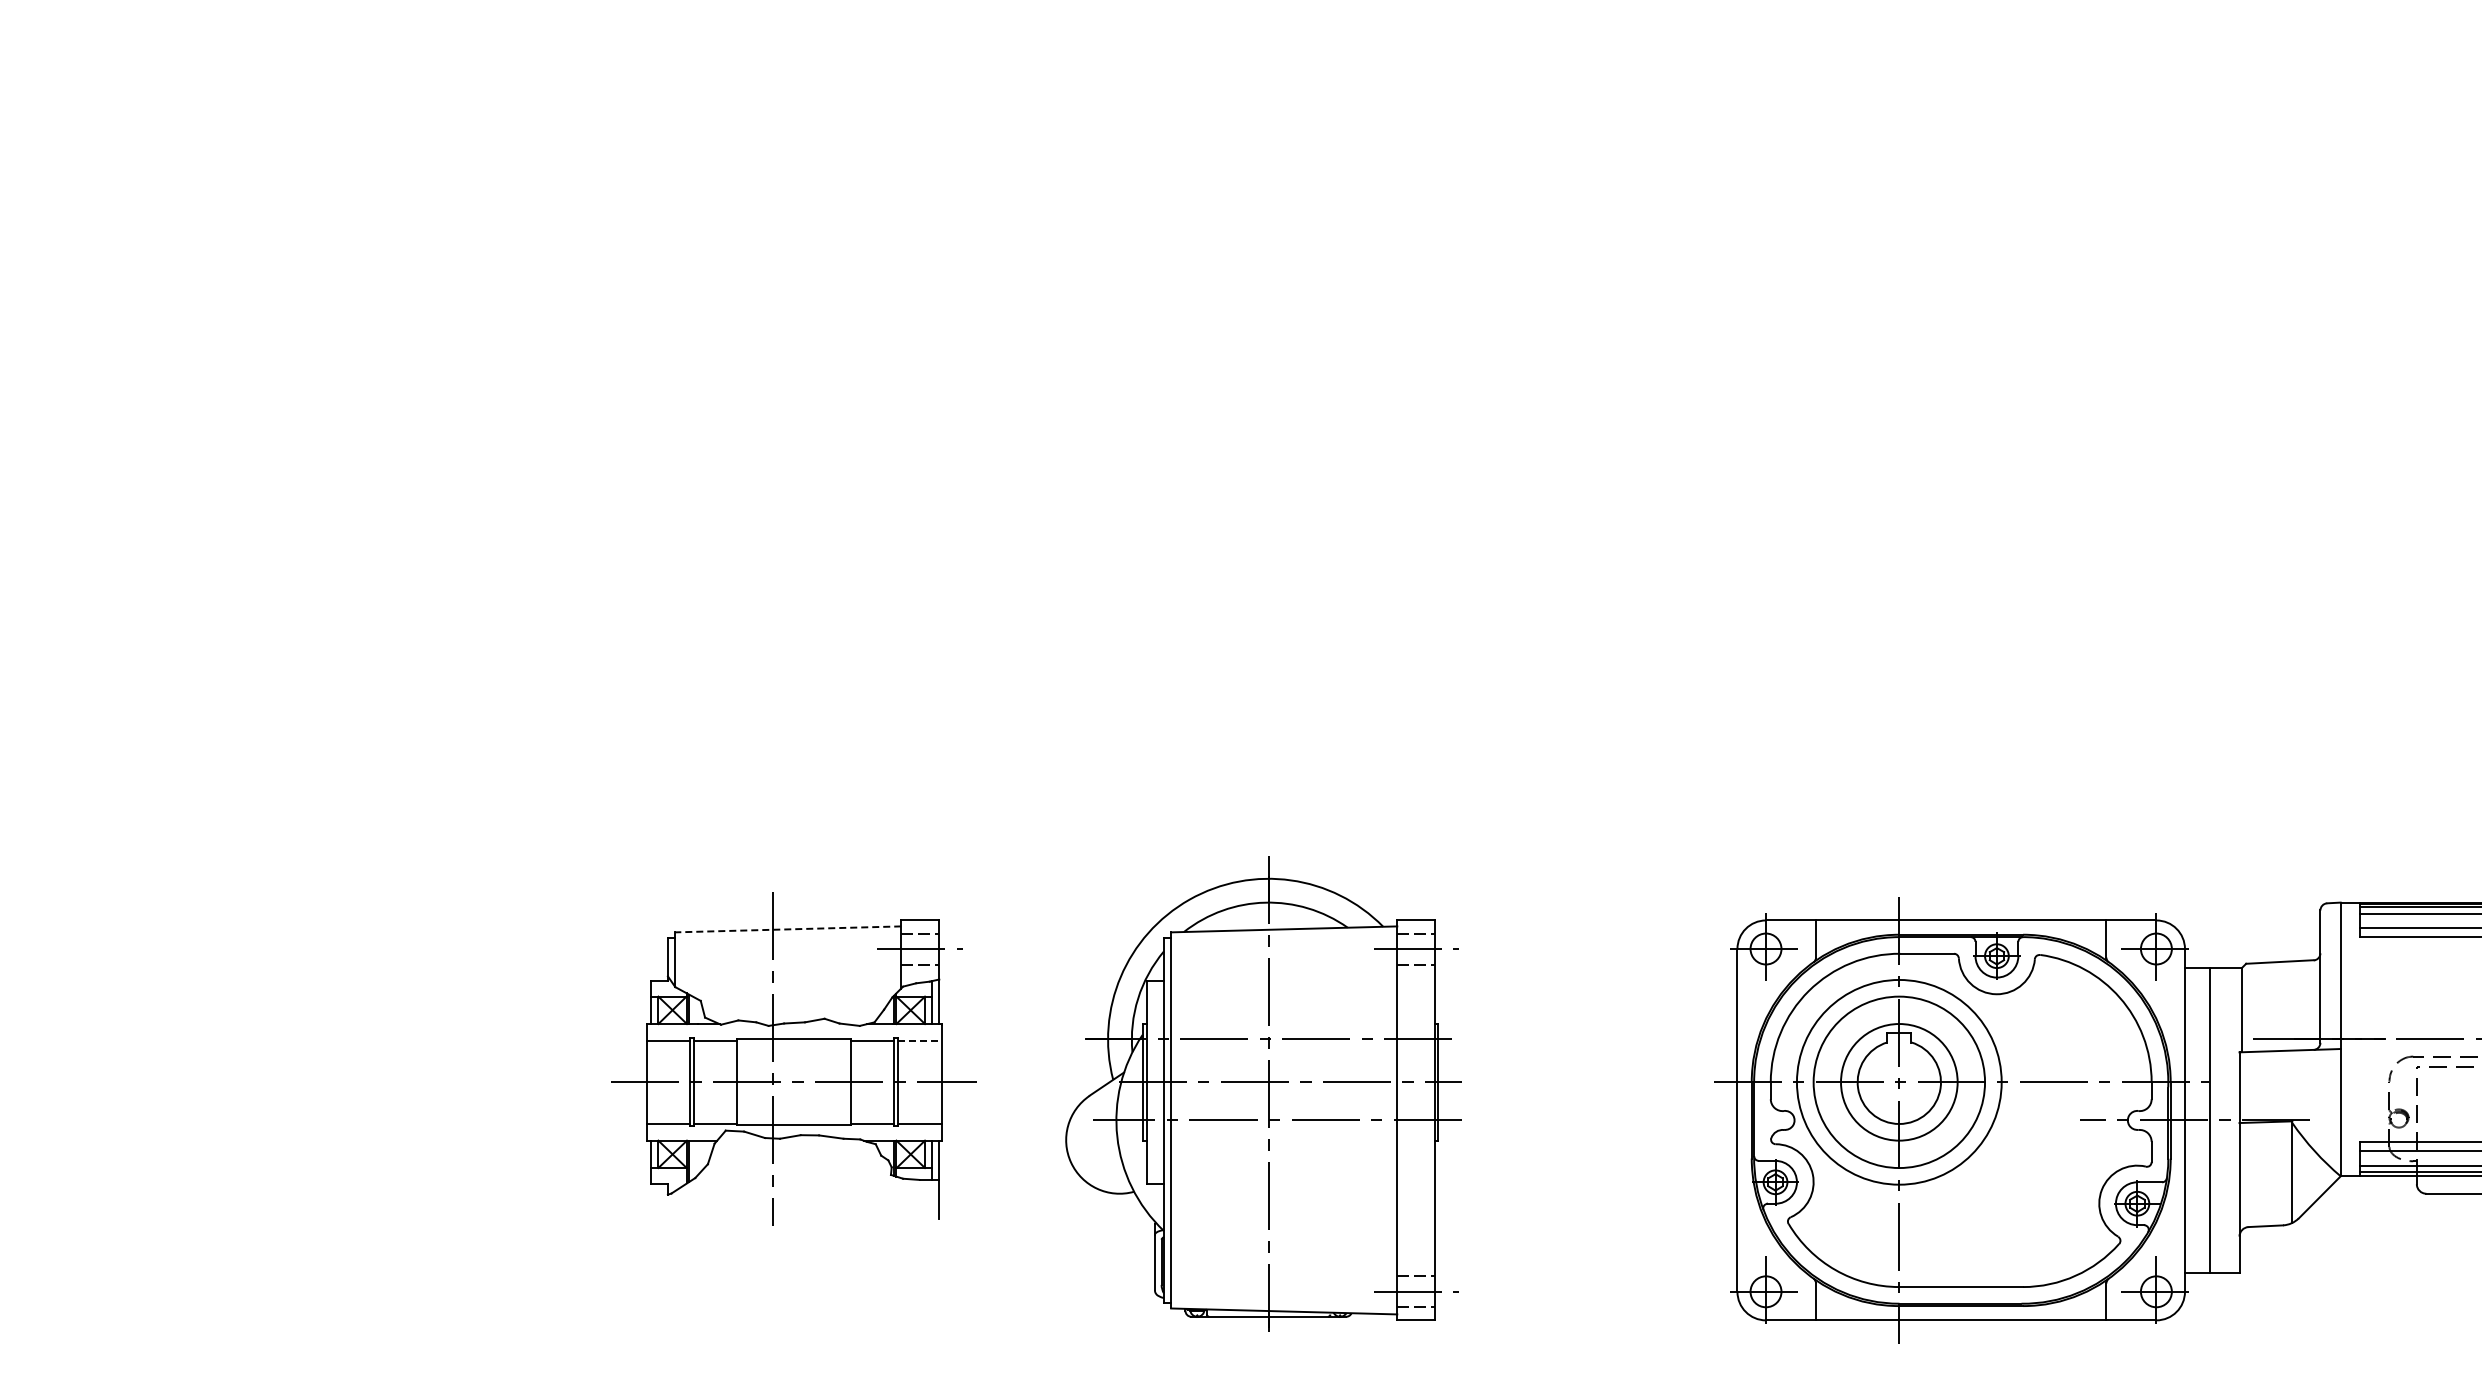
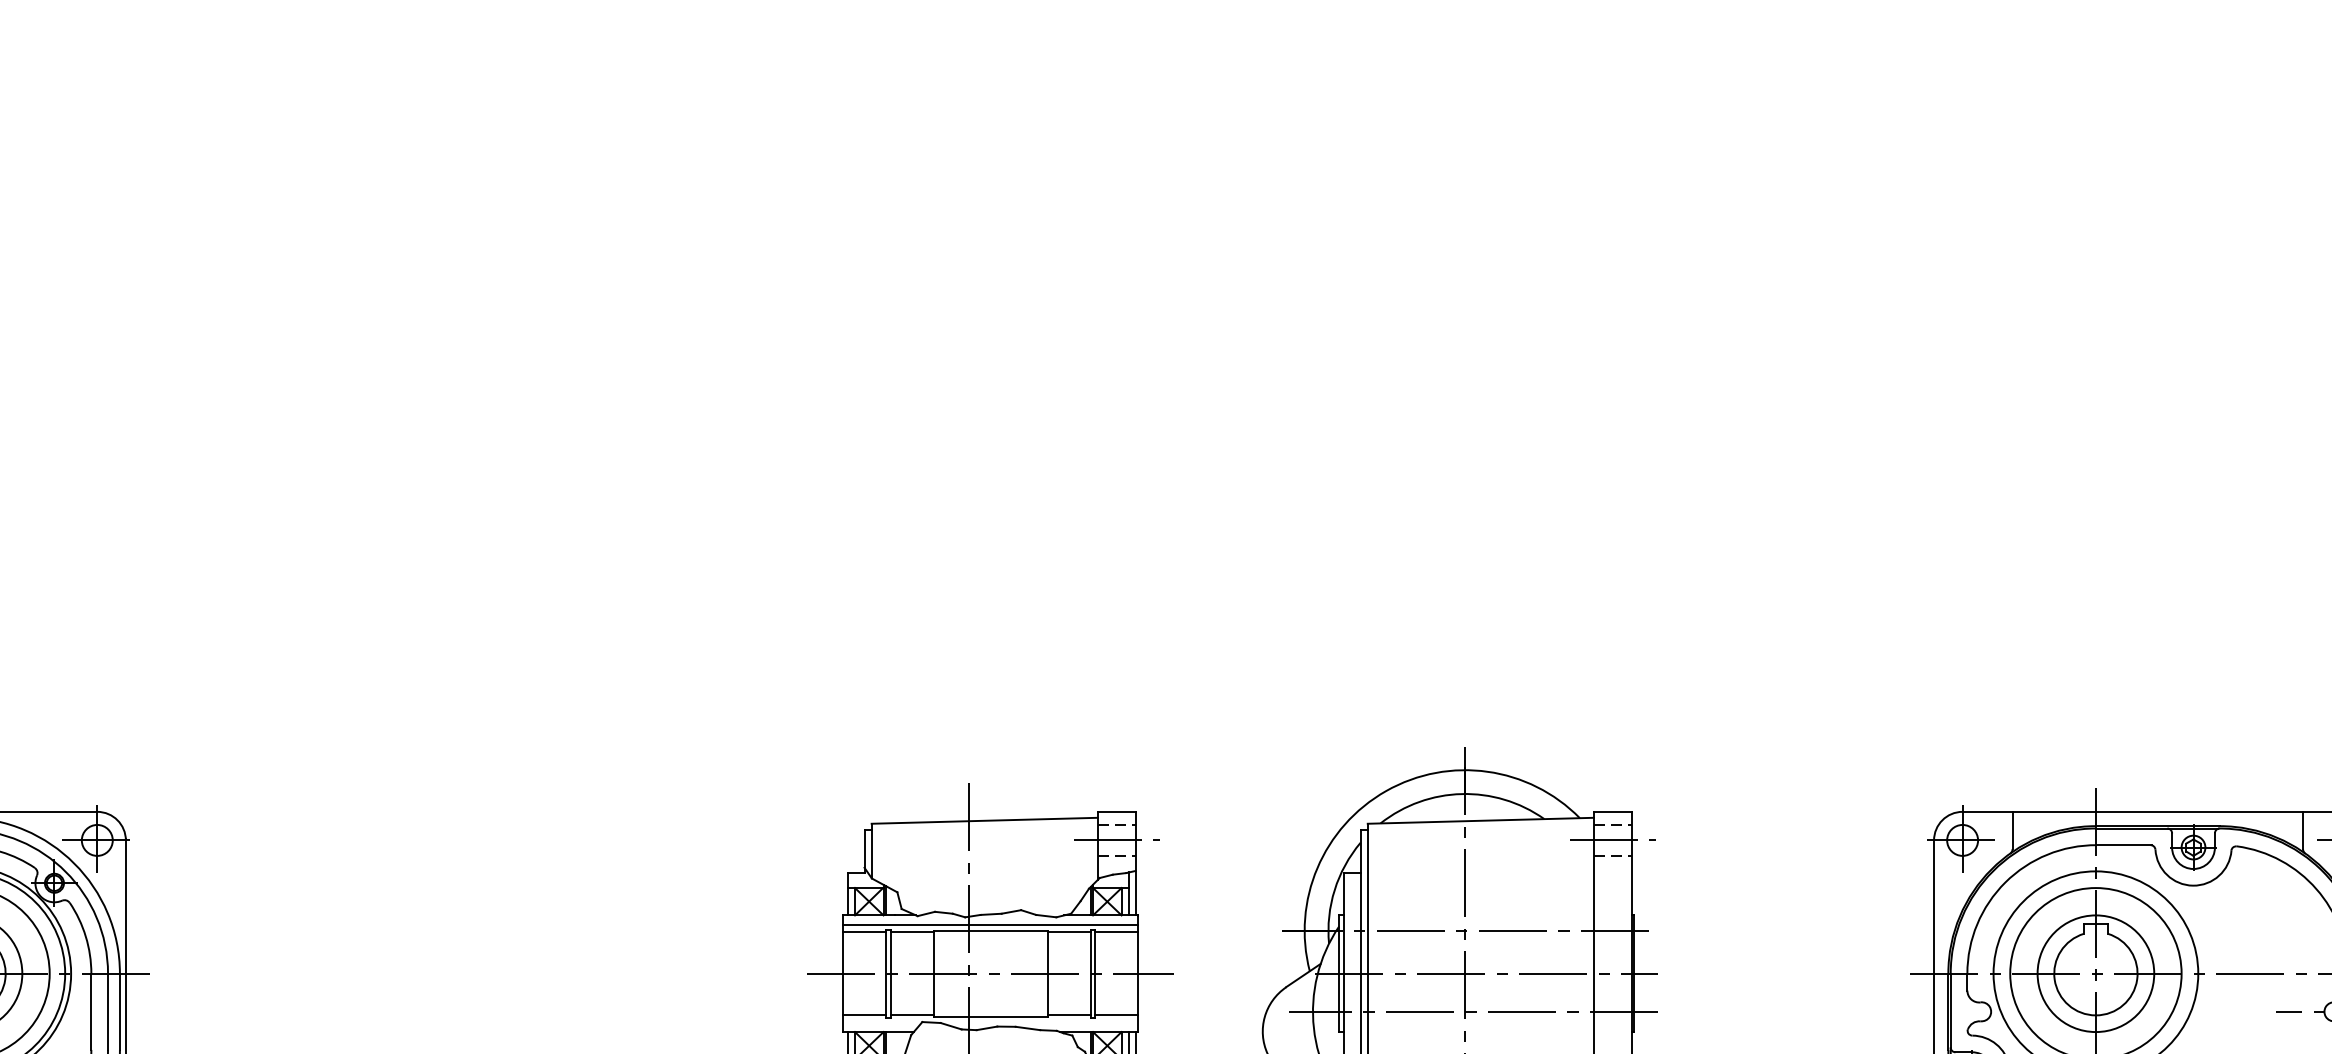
line: (787, 929) -> (984, 820), dashed -> solid
line: (793, 1034) -> (990, 925), added
line: (919, 1040) -> (1116, 931), dashed -> solid

